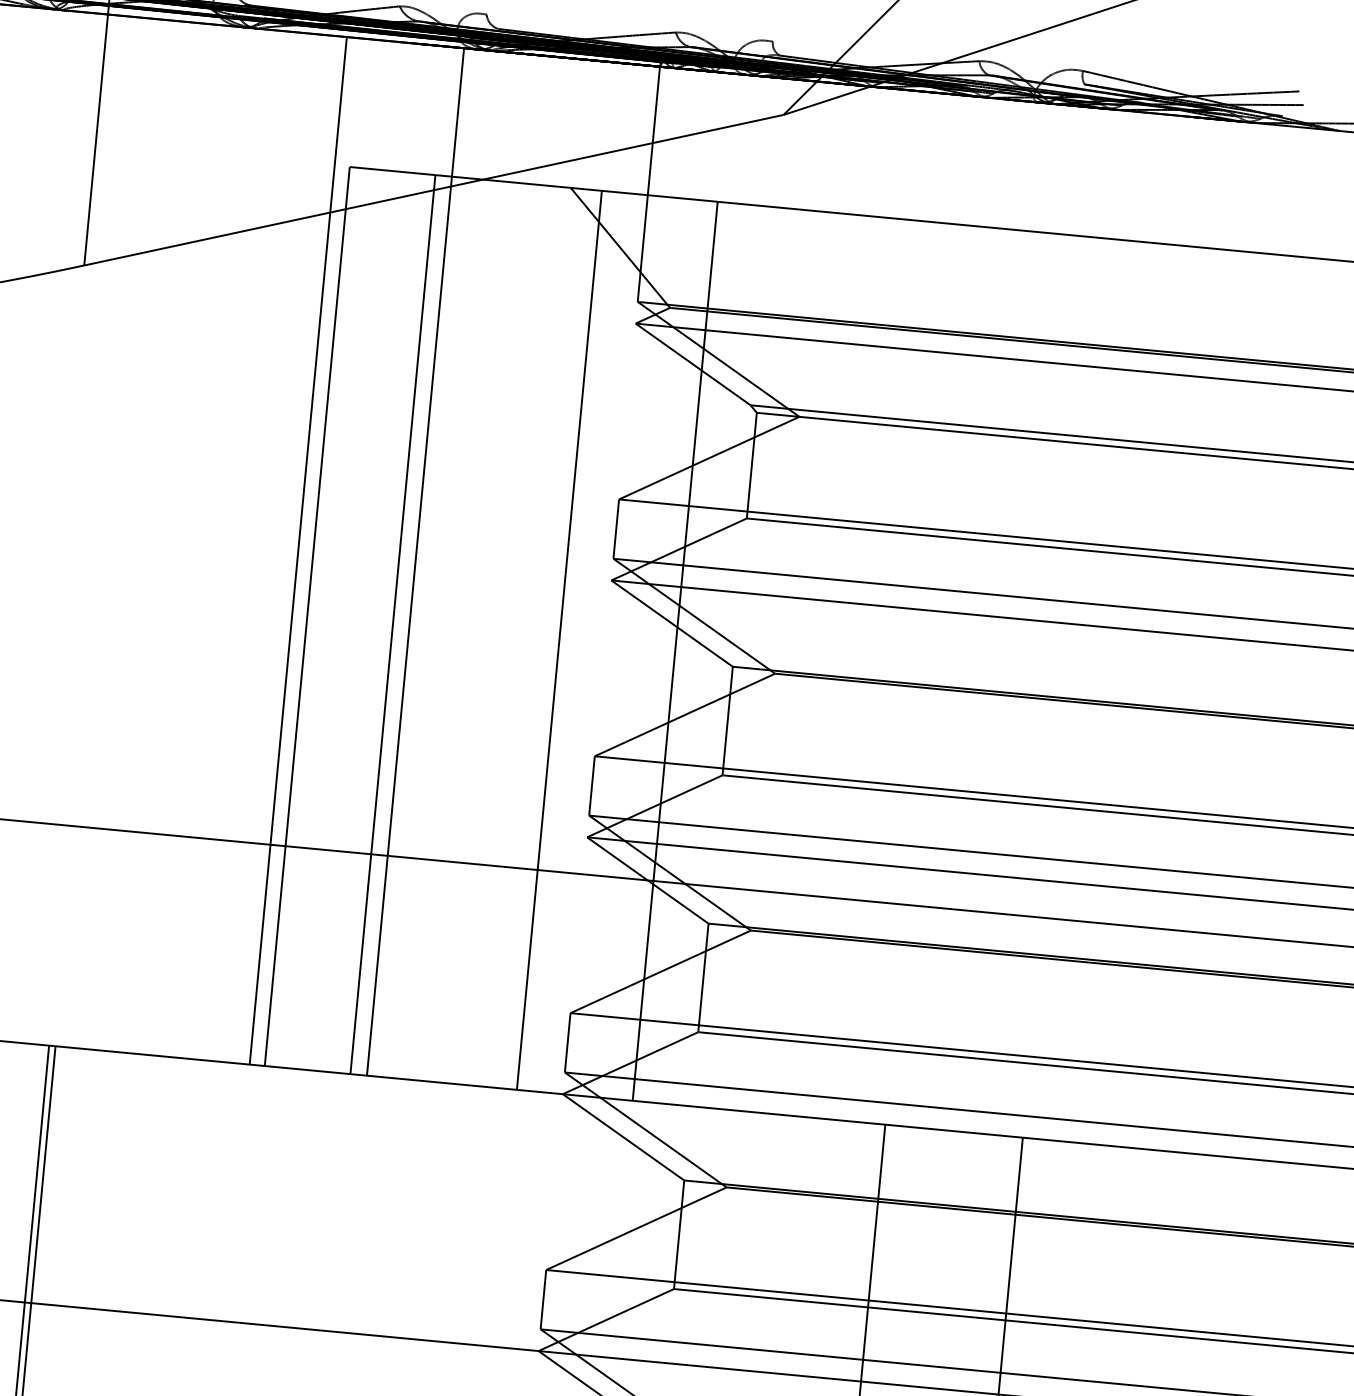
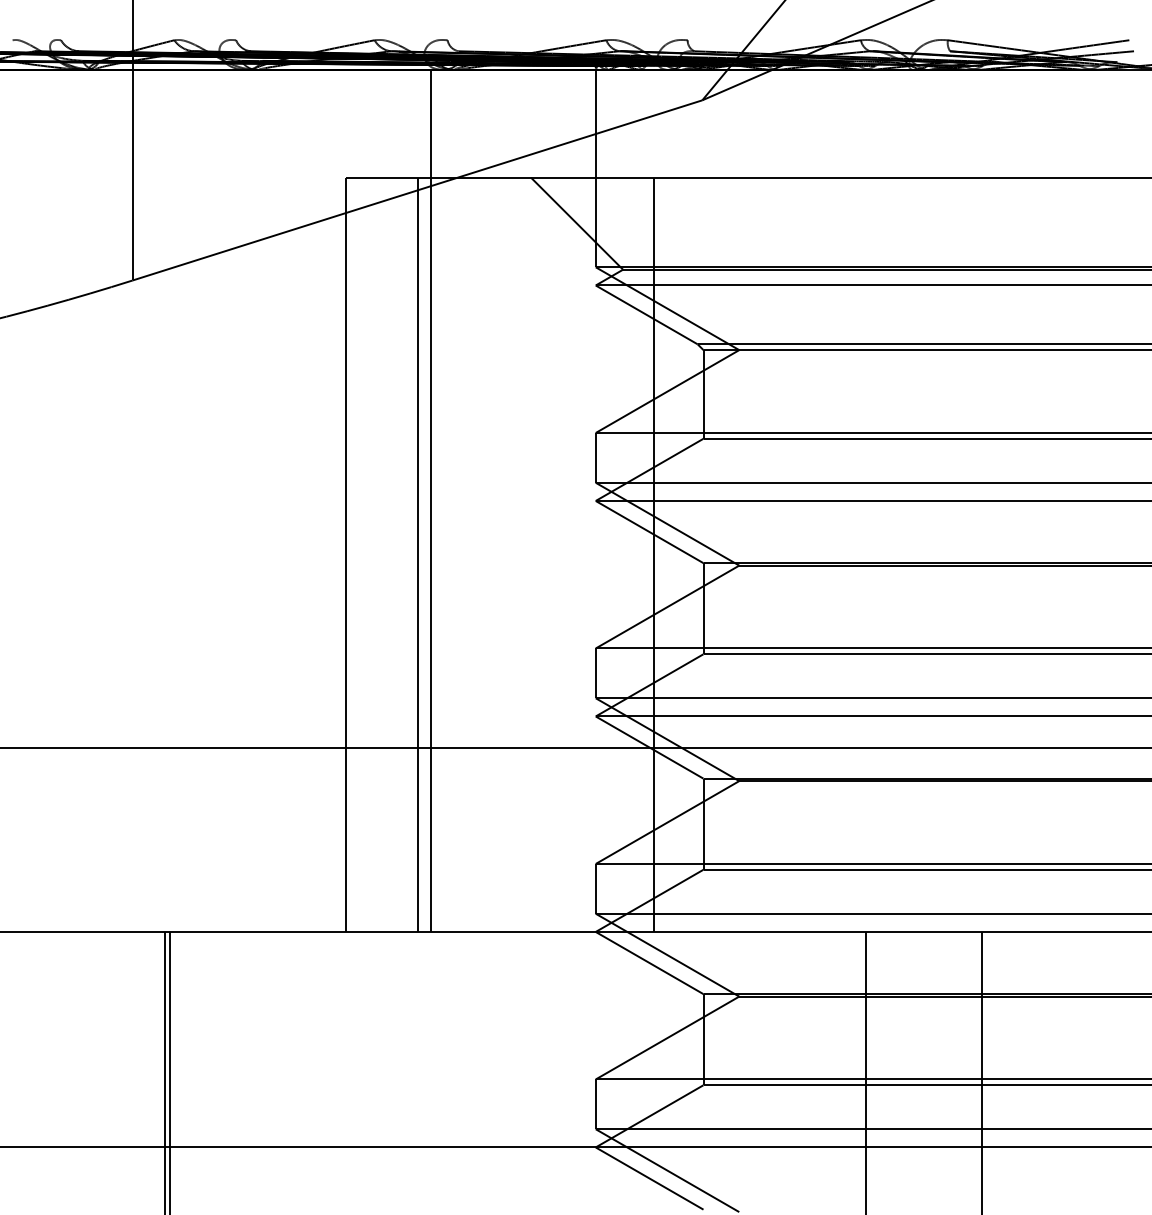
line: (298, 550) -> (333, 500), removed
line: (559, 639) -> (557, 554), removed

